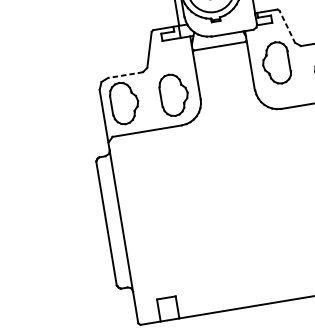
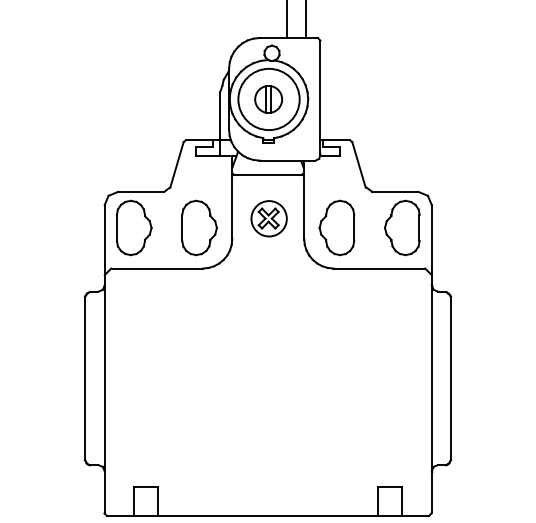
line: (287, 26) -> (359, 164), dashed -> solid
part: (275, 63) -> (336, 227), moved
line: (125, 75) -> (140, 192), dashed -> solid
part: (225, 79) -> (268, 218), added

